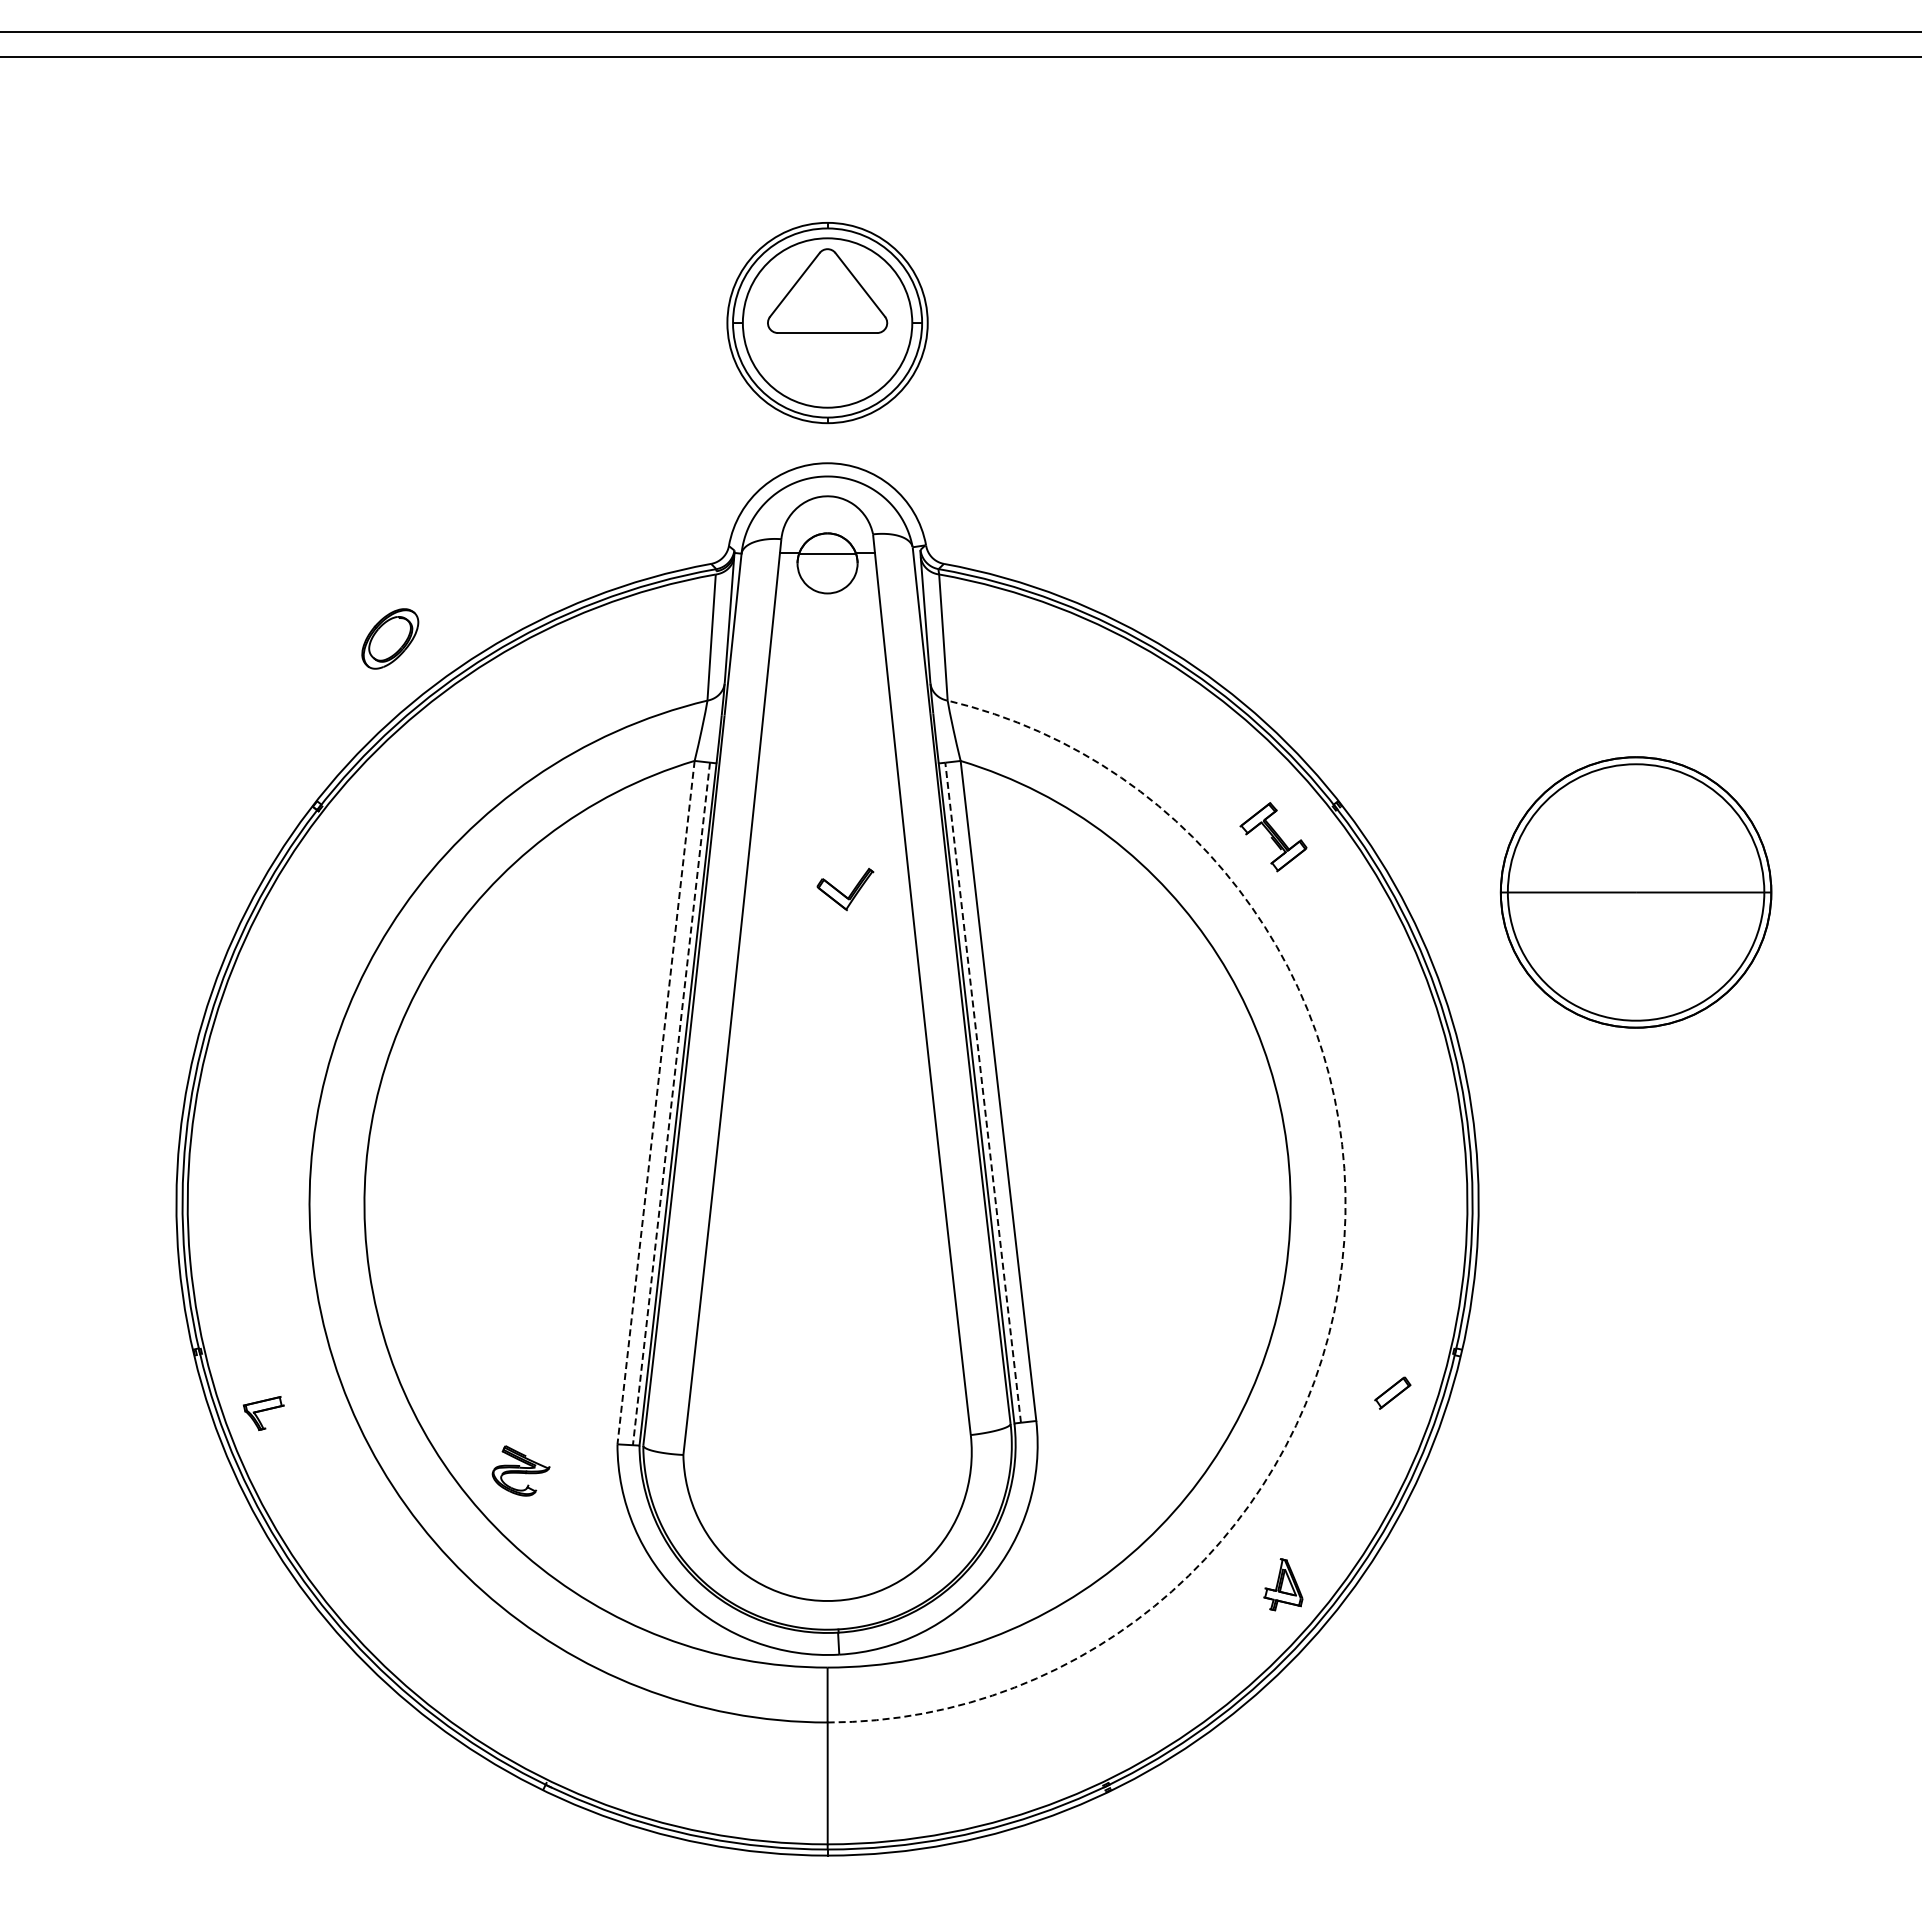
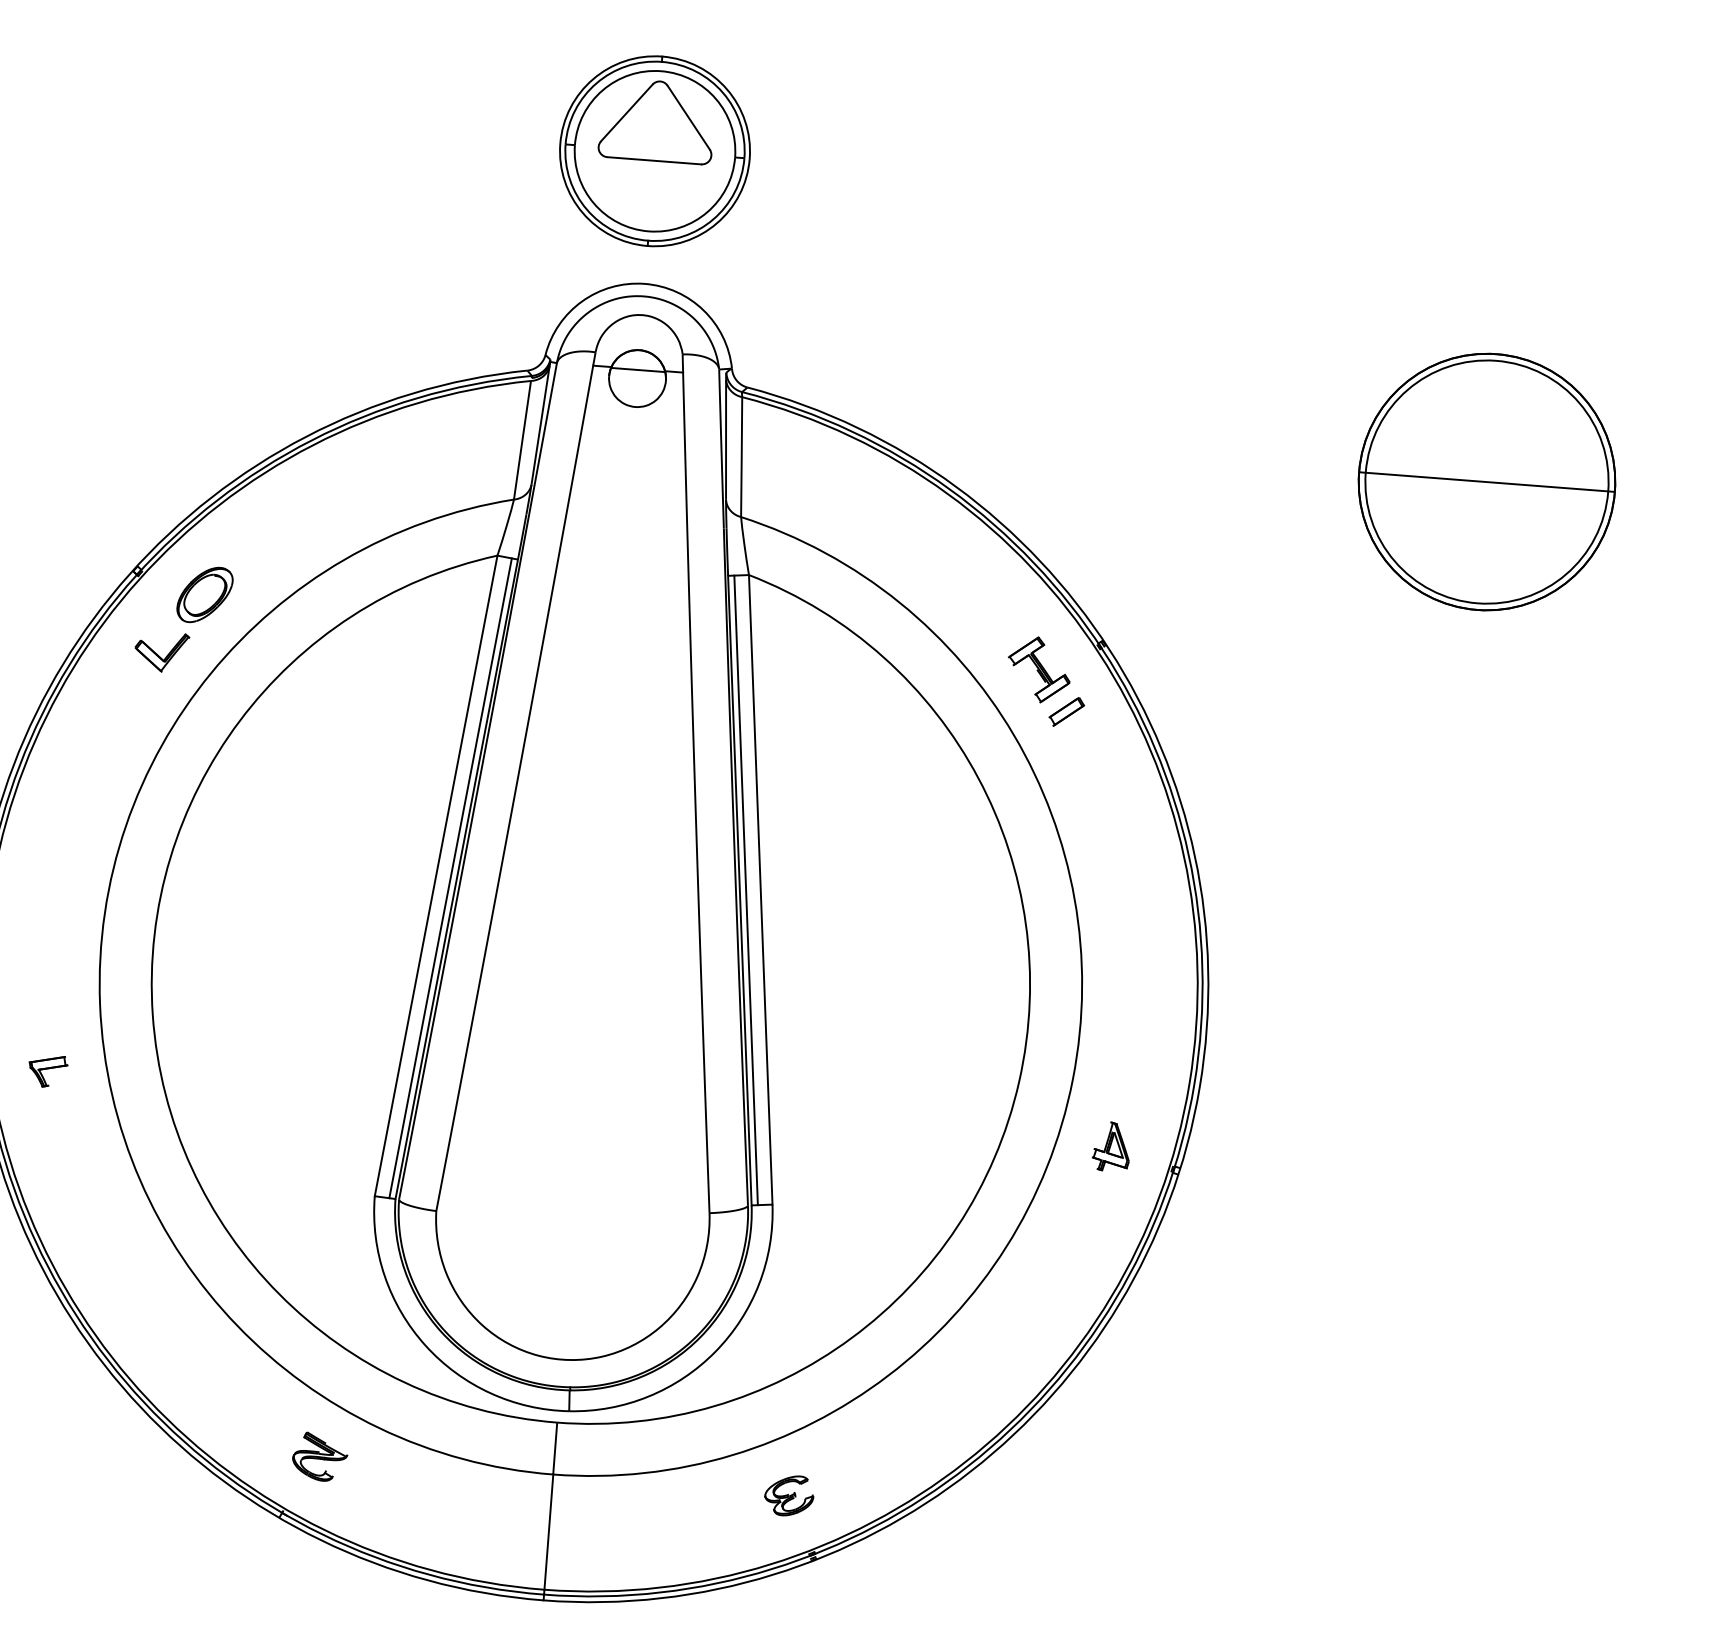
part: (390, 638) -> (205, 594), moved
part: (845, 889) -> (161, 652), moved
part: (1635, 892) -> (1486, 482), moved
line: (983, 1092) -> (746, 890), dashed -> solid
line: (656, 1102) -> (436, 875), dashed -> solid
line: (671, 1104) -> (450, 878), dashed -> solid
arc: (1342, 1264) -> (1073, 1078), dashed -> solid
part: (1392, 1392) -> (1066, 711), moved
part: (263, 1413) -> (47, 1071), moved
part: (520, 1470) -> (319, 1456), moved
part: (1283, 1584) -> (1111, 1146), moved
part: (1077, 1725) -> (789, 1495), added

